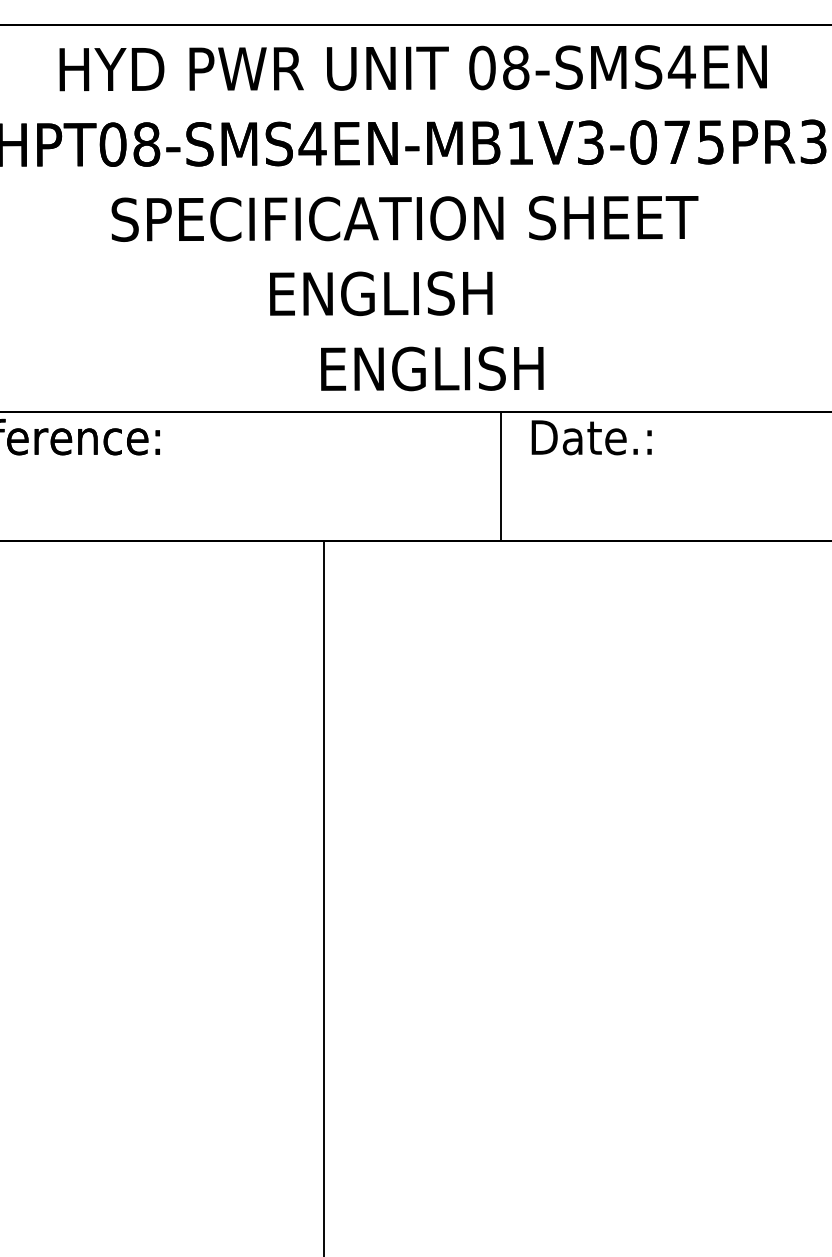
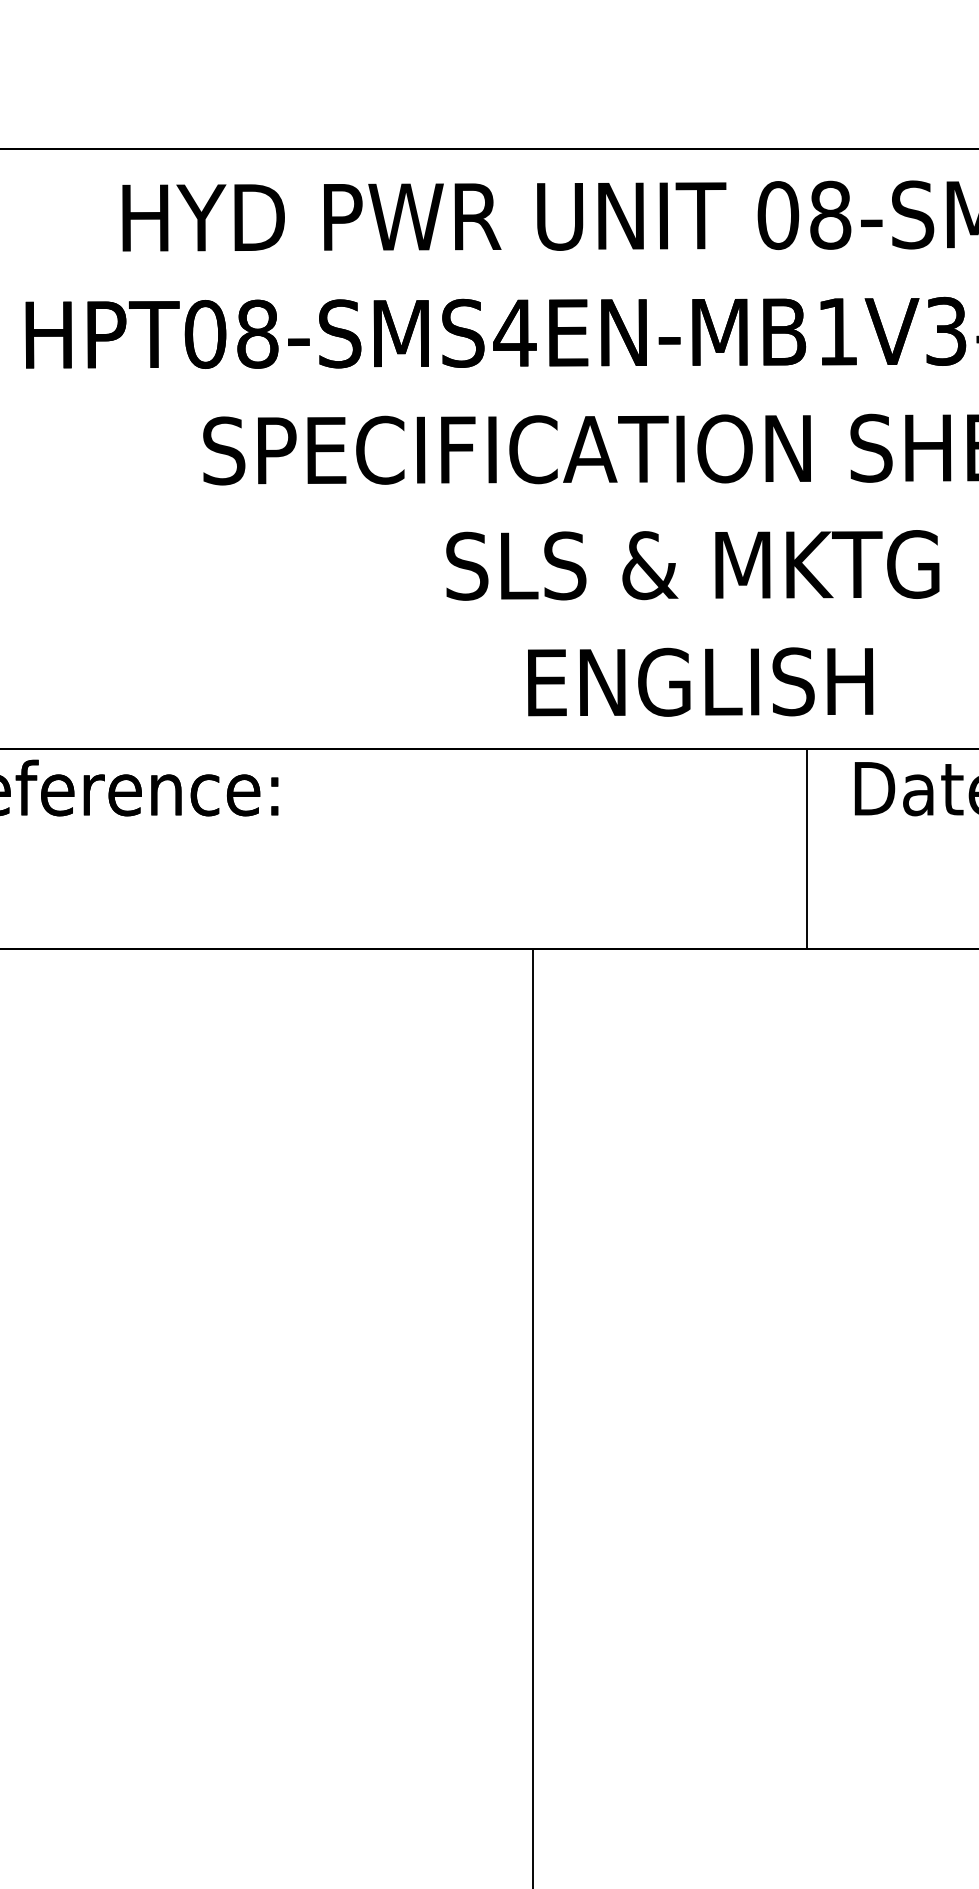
text: (427, 293) -> (693, 565), ENGLISH -> SLS & MKTG

